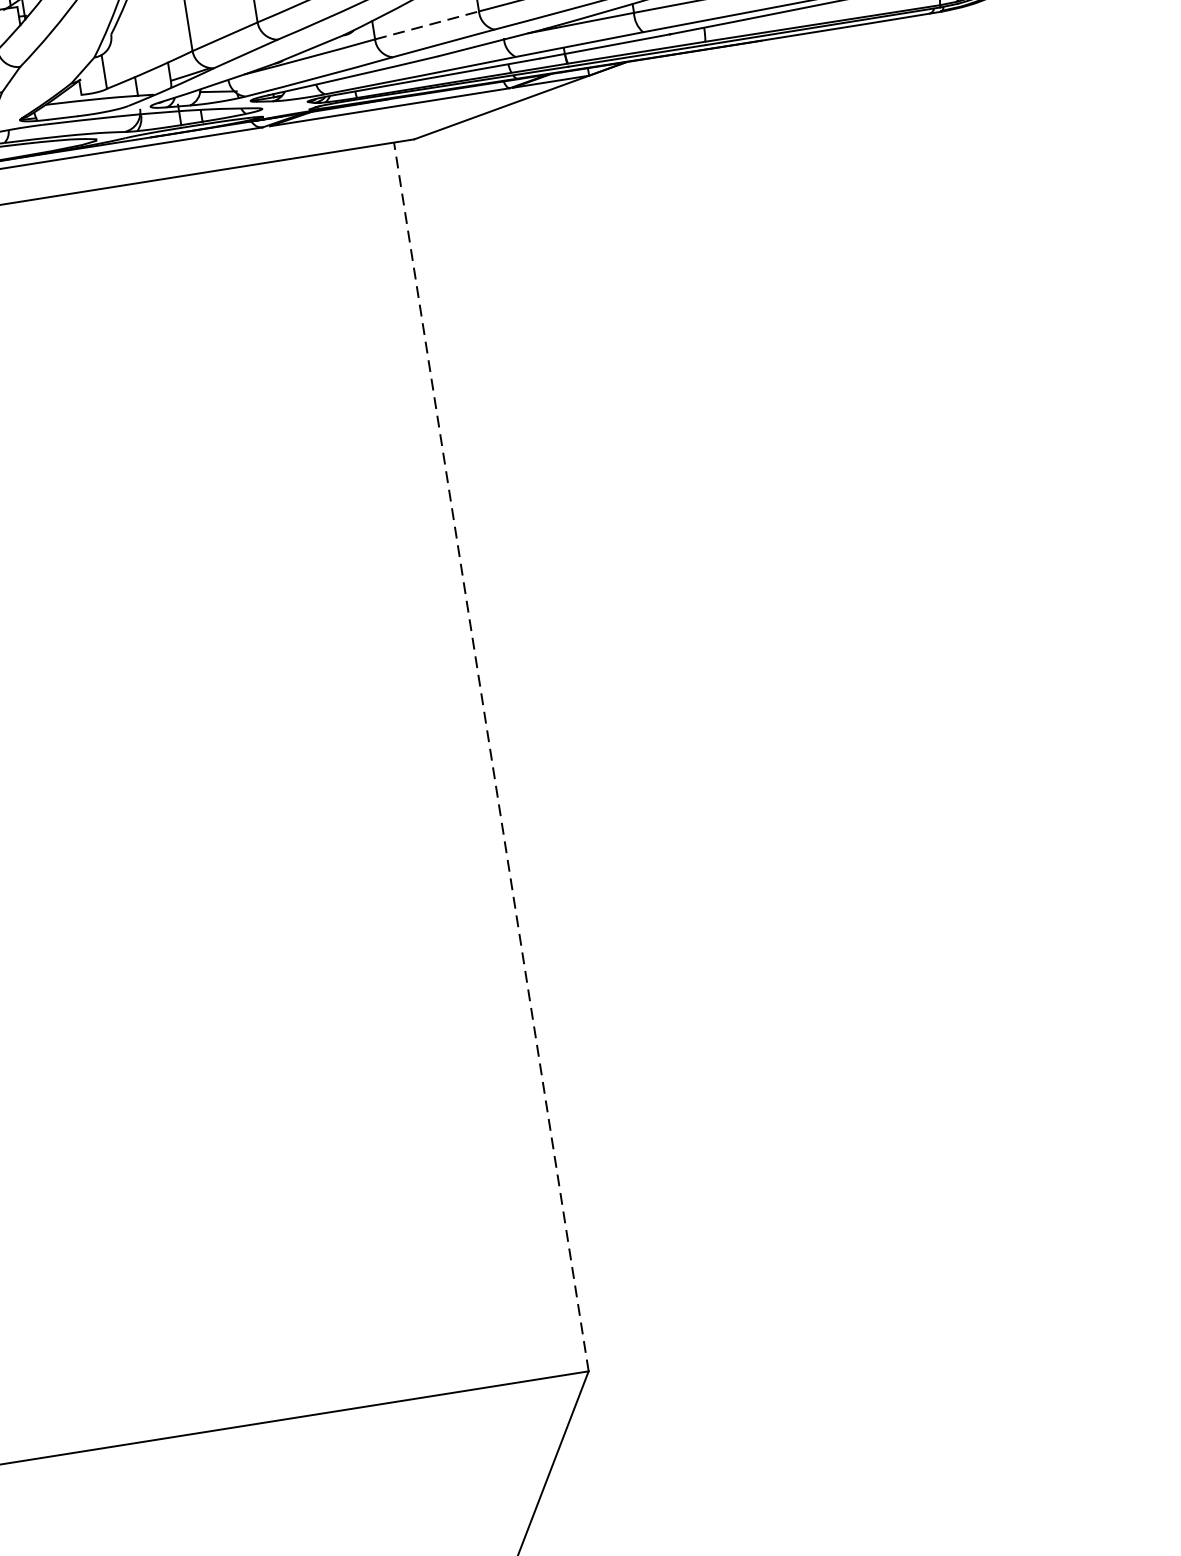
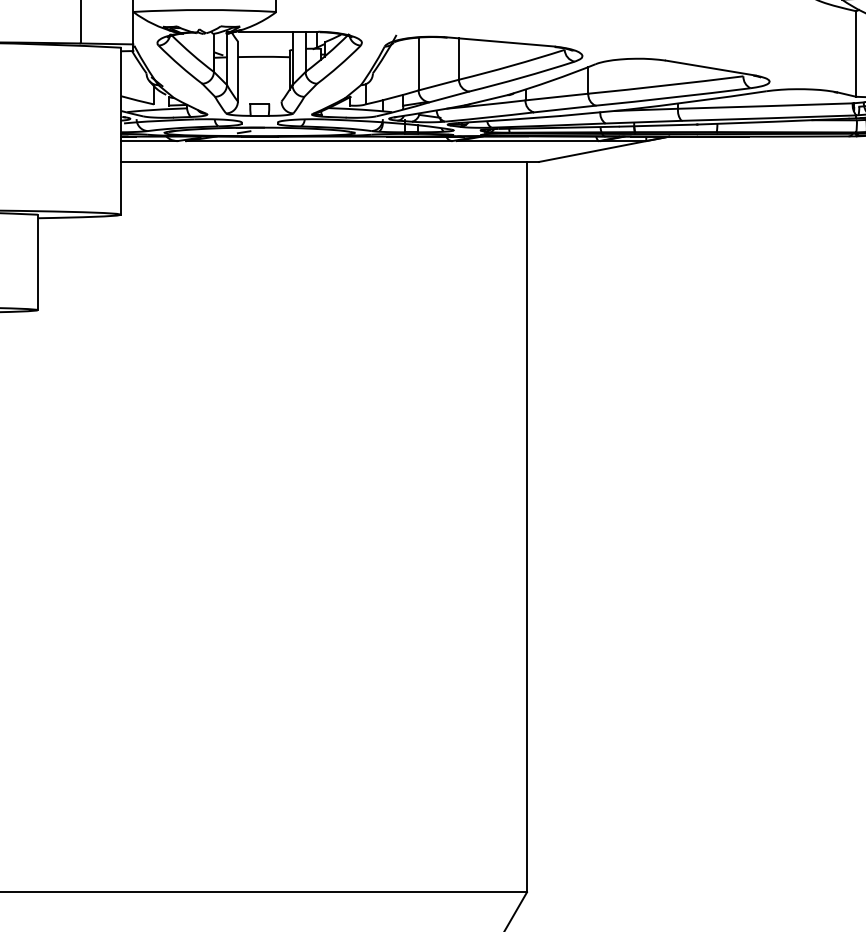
line: (426, 26) -> (556, 97), dashed -> solid
line: (491, 755) -> (527, 526), dashed -> solid

